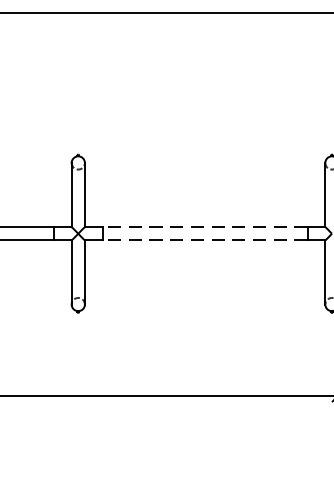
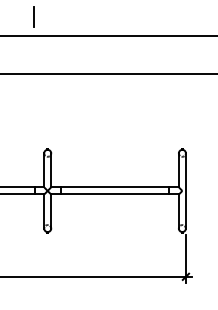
line: (204, 227) -> (114, 187), dashed -> solid
line: (204, 240) -> (114, 194), dashed -> solid

